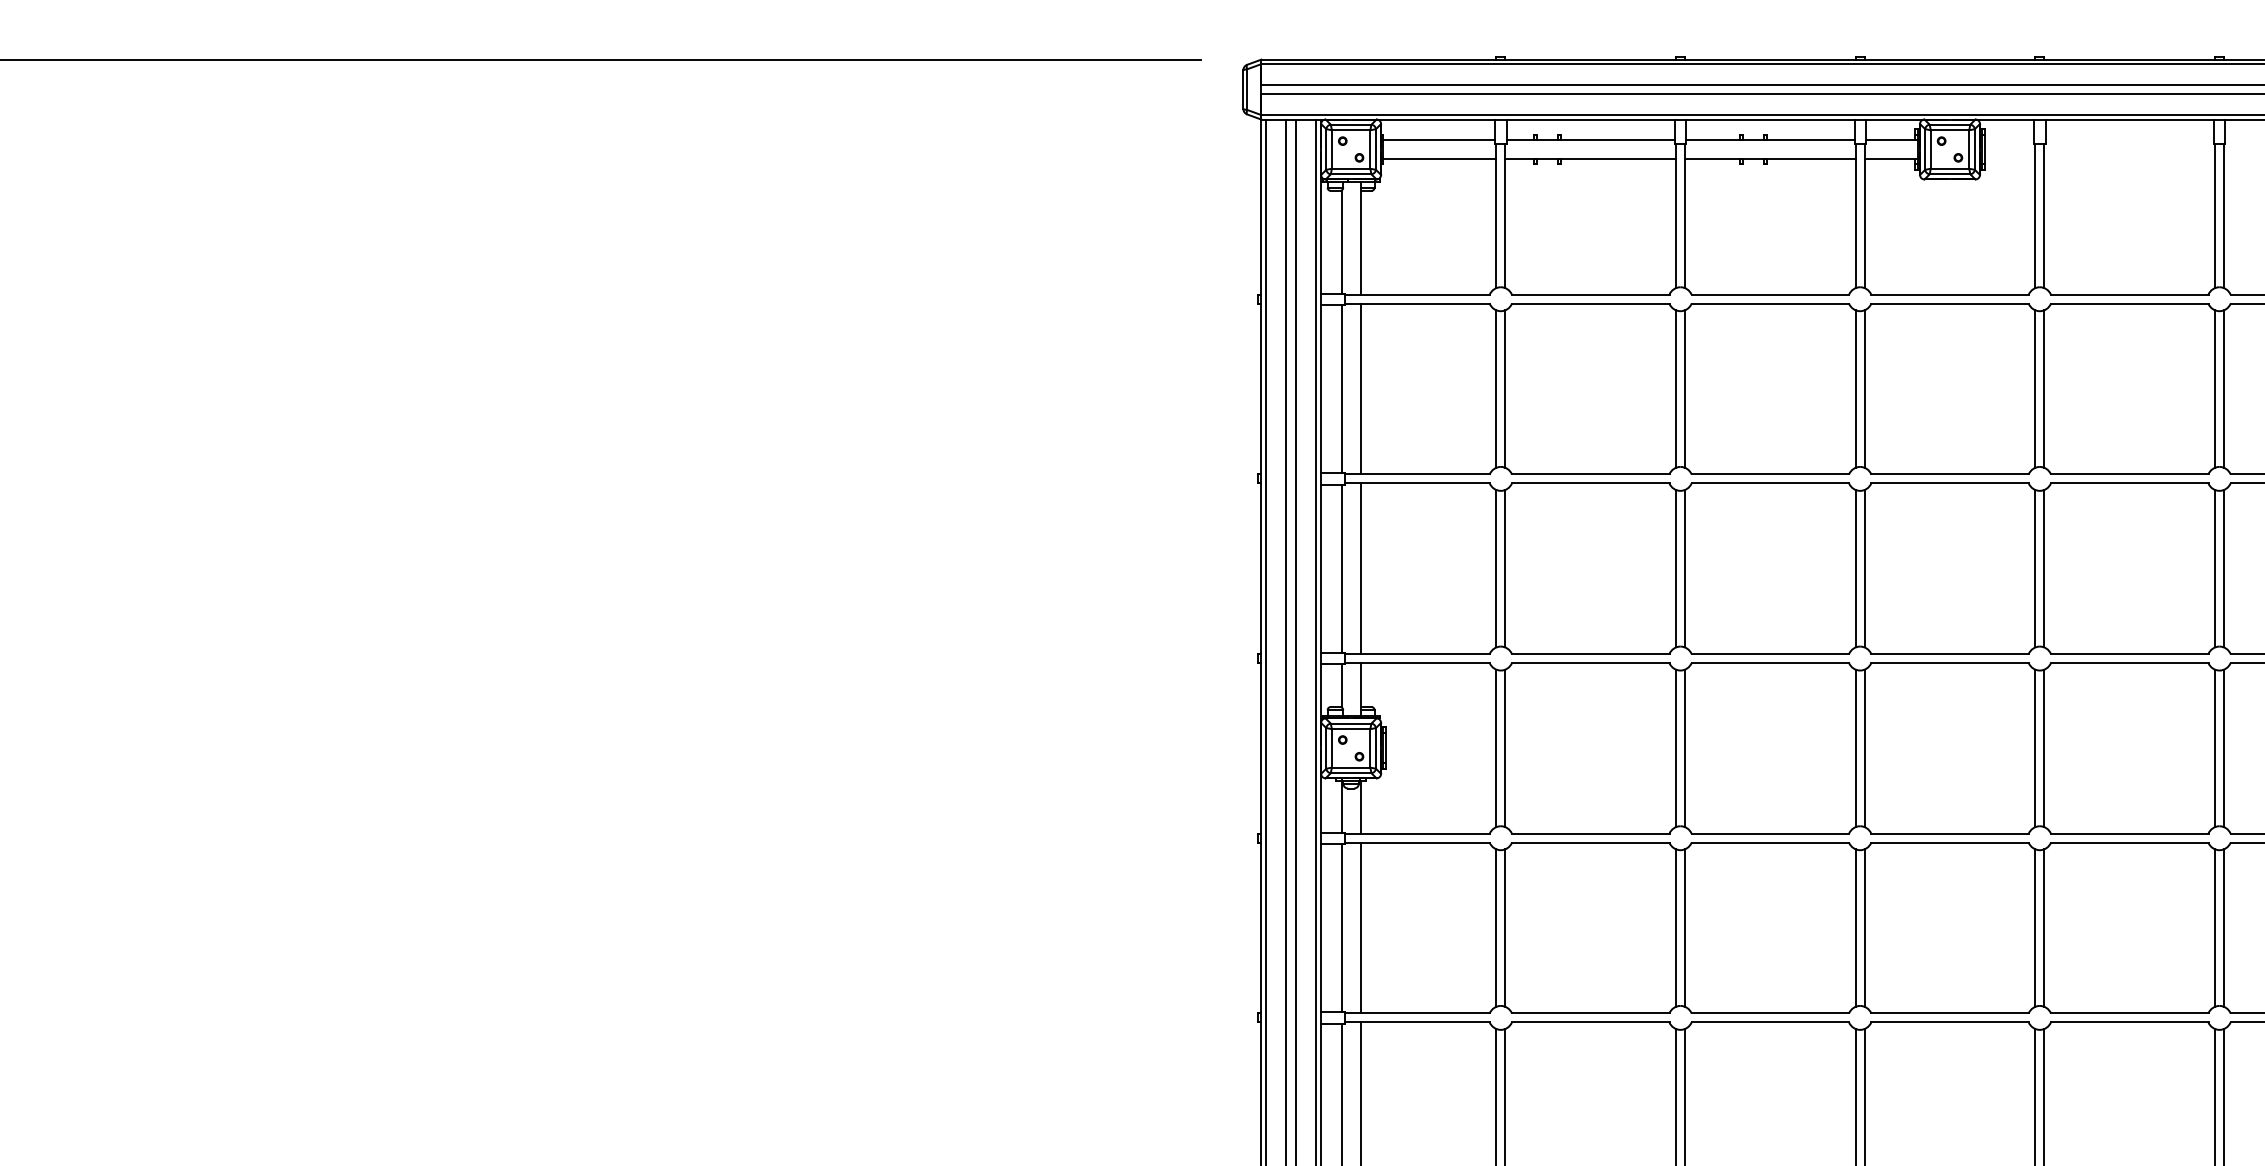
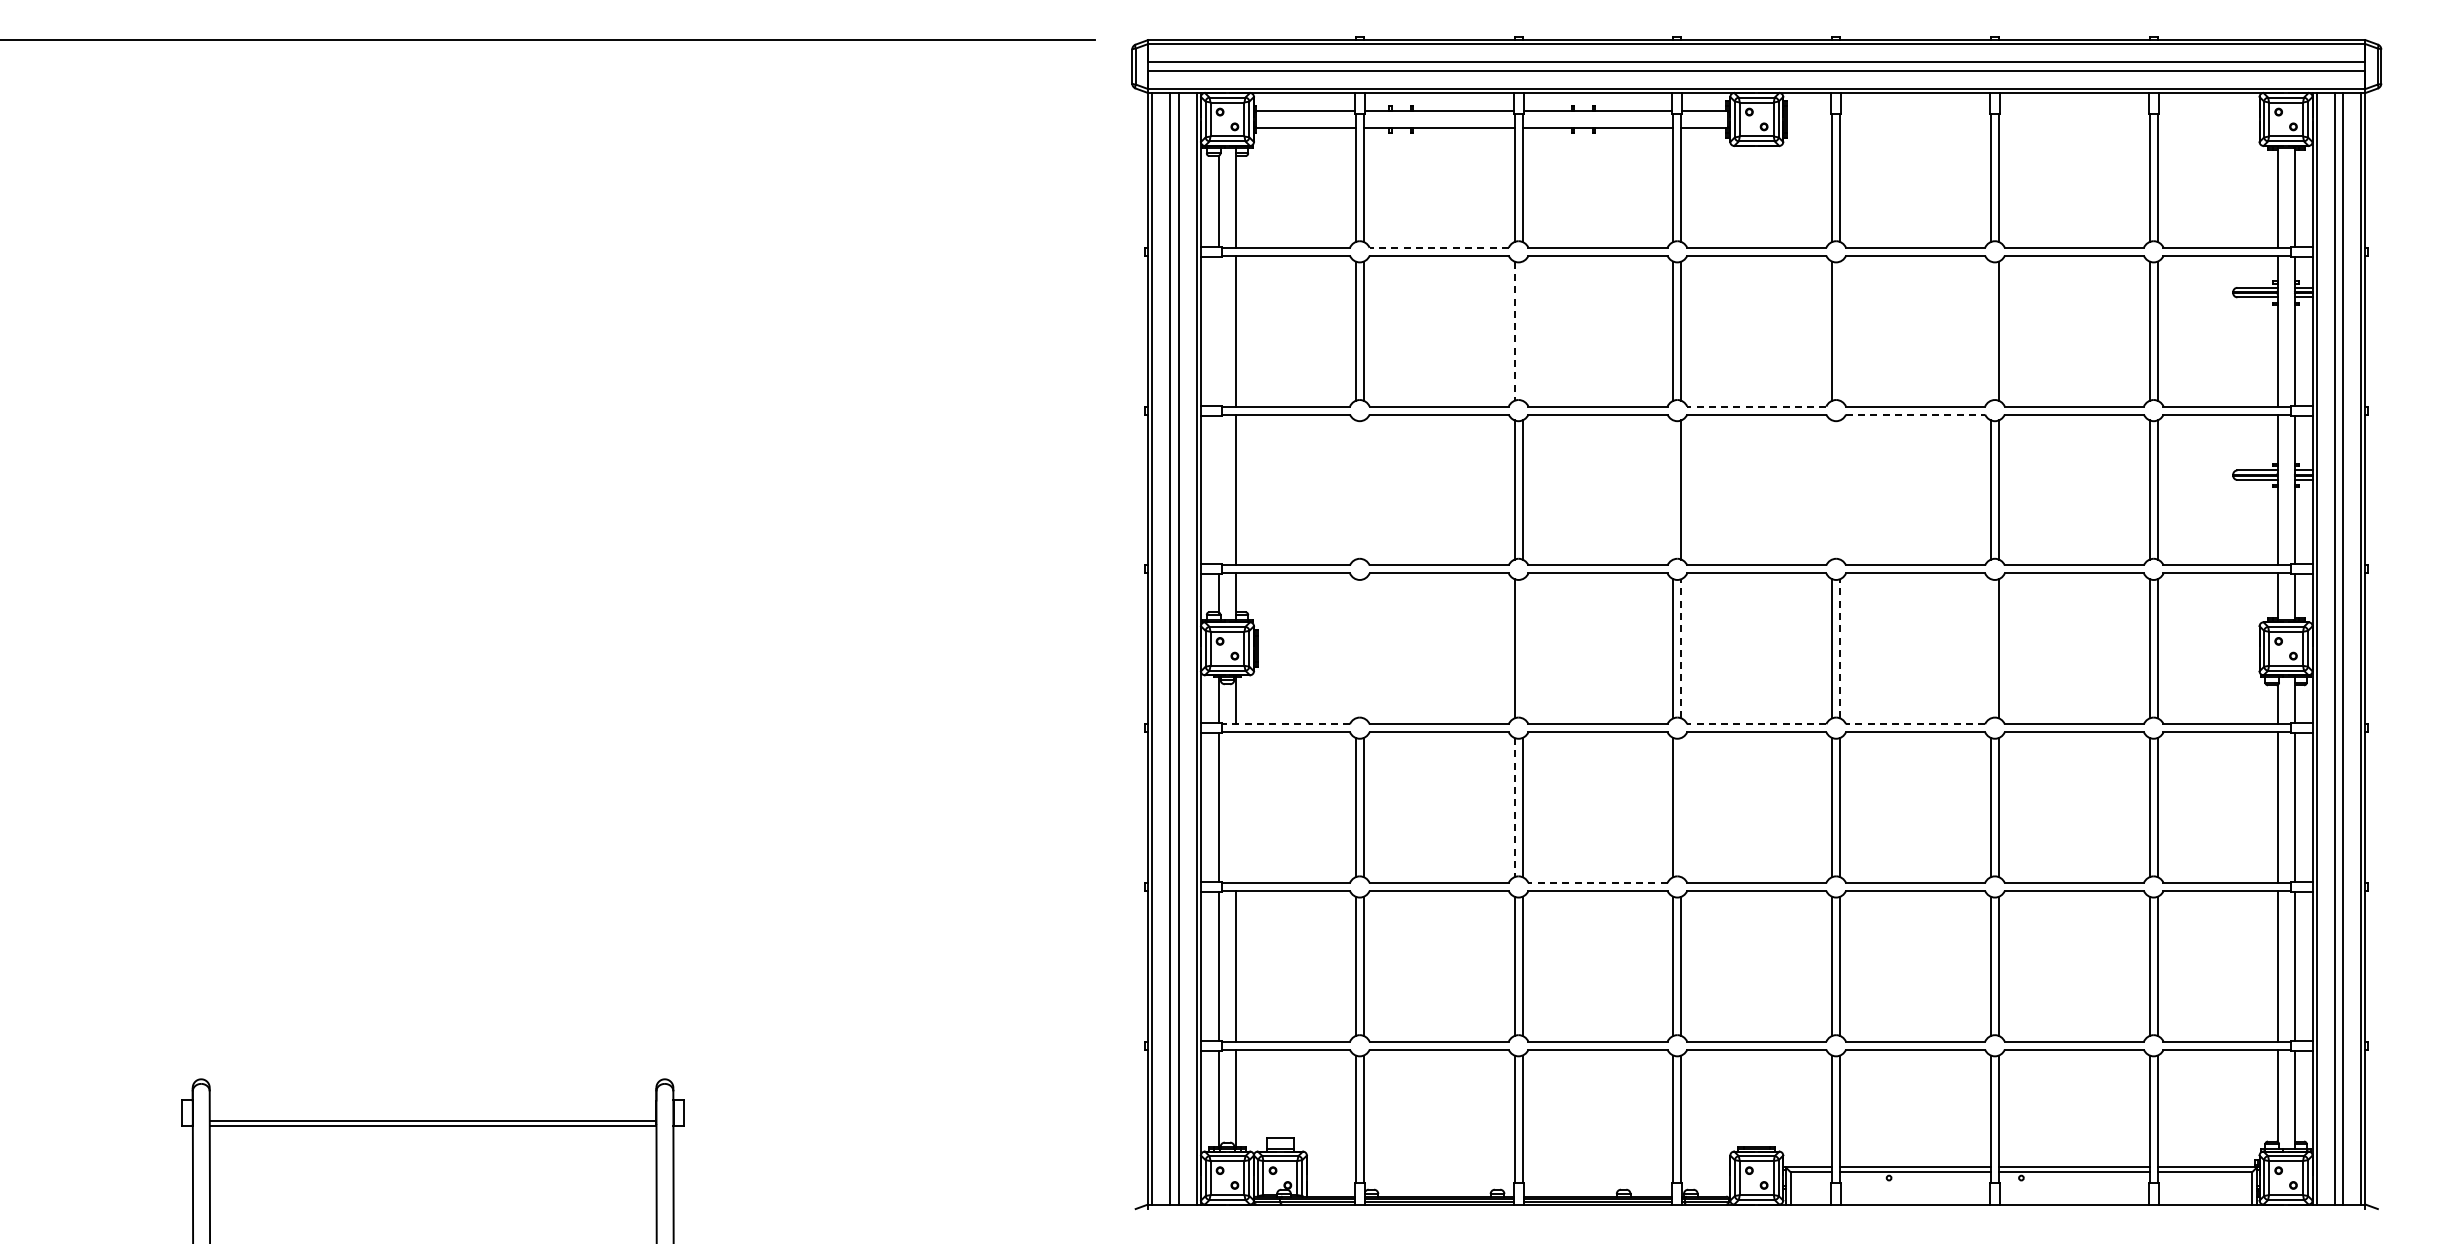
line: (1591, 294) -> (1439, 247), solid -> dashed
line: (1342, 388) -> (1219, 330), removed
line: (1684, 388) -> (1522, 330), removed
line: (2044, 388) -> (1840, 330), removed
line: (2214, 388) -> (1990, 330), removed
line: (1675, 389) -> (1514, 331), solid -> dashed
line: (1949, 474) -> (1756, 406), solid -> dashed
line: (2129, 483) -> (1915, 414), solid -> dashed
line: (1342, 568) -> (1219, 489), removed
line: (1495, 568) -> (1355, 489), removed
line: (1505, 568) -> (1363, 489), removed
line: (1855, 568) -> (1673, 489), removed
line: (2035, 568) -> (1832, 489), removed
line: (2044, 568) -> (1840, 489), removed
line: (1495, 748) -> (1355, 648), removed
line: (1505, 748) -> (1363, 648), removed
line: (1684, 748) -> (1522, 648), removed
line: (1864, 748) -> (1681, 648), solid -> dashed
line: (2044, 748) -> (1840, 648), solid -> dashed
line: (2214, 748) -> (1990, 648), removed
line: (1417, 834) -> (1286, 724), solid -> dashed
line: (1949, 834) -> (1756, 724), solid -> dashed
line: (2129, 834) -> (1915, 724), solid -> dashed
line: (1360, 927) -> (1235, 807), removed
line: (1675, 927) -> (1514, 807), solid -> dashed
line: (1864, 927) -> (1681, 807), removed
line: (1770, 1013) -> (1598, 883), solid -> dashed

